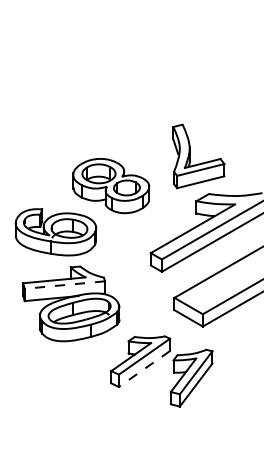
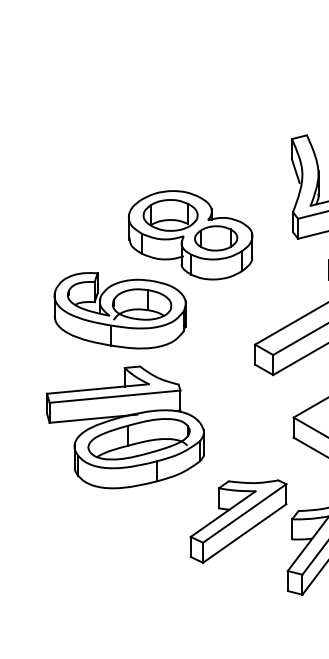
part: (55, 232) -> (119, 311), moved
line: (64, 285) -> (114, 397), dashed -> solid
line: (144, 369) -> (244, 534), dashed -> solid

